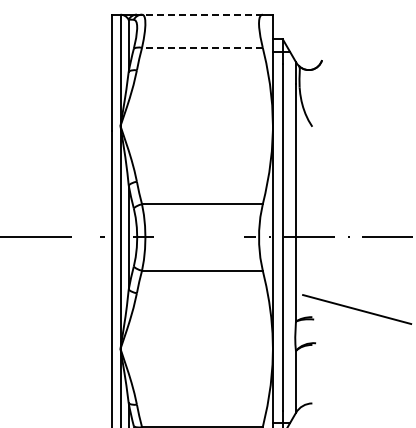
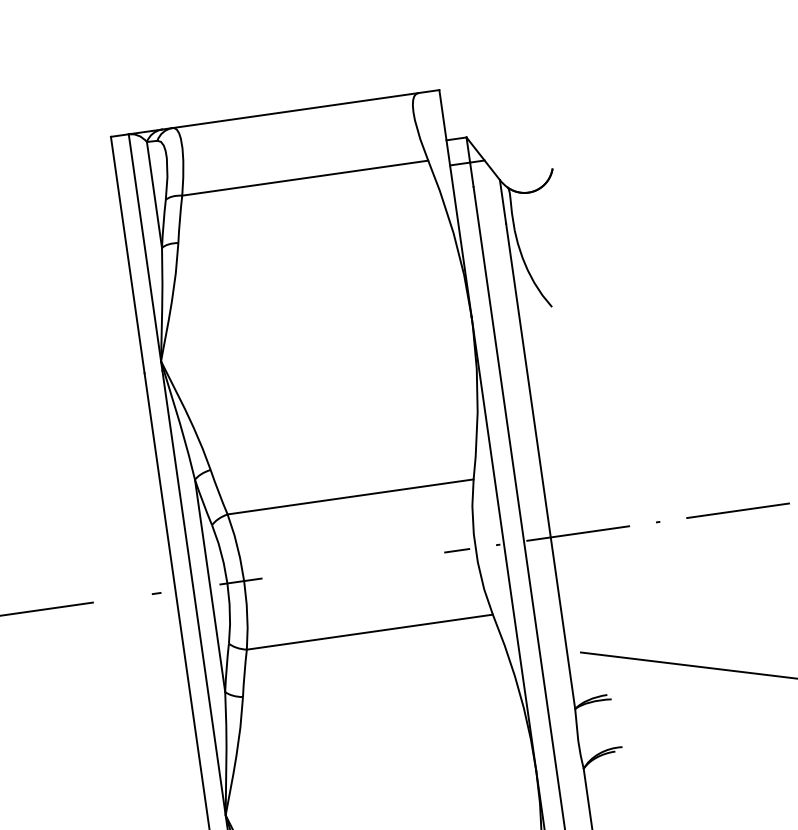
line: (201, 14) -> (293, 110), dashed -> solid
line: (201, 47) -> (303, 177), dashed -> solid

